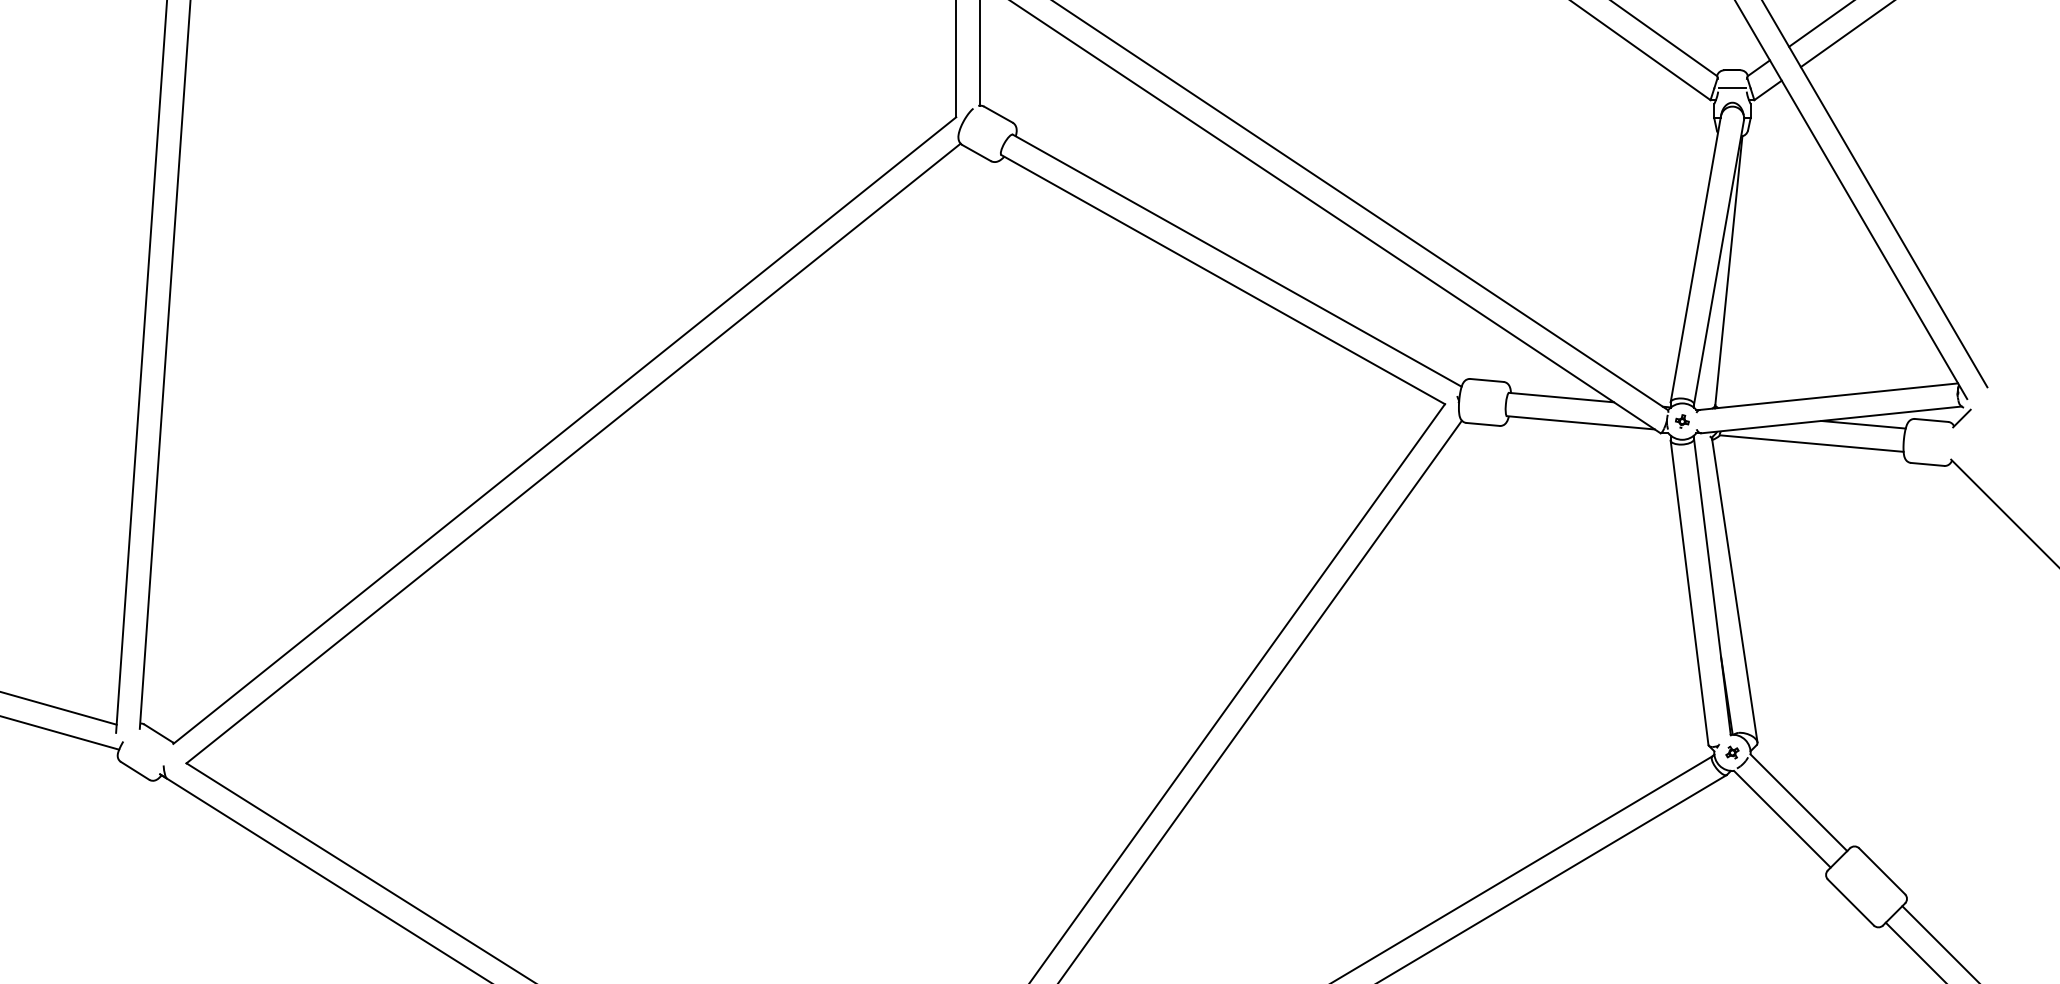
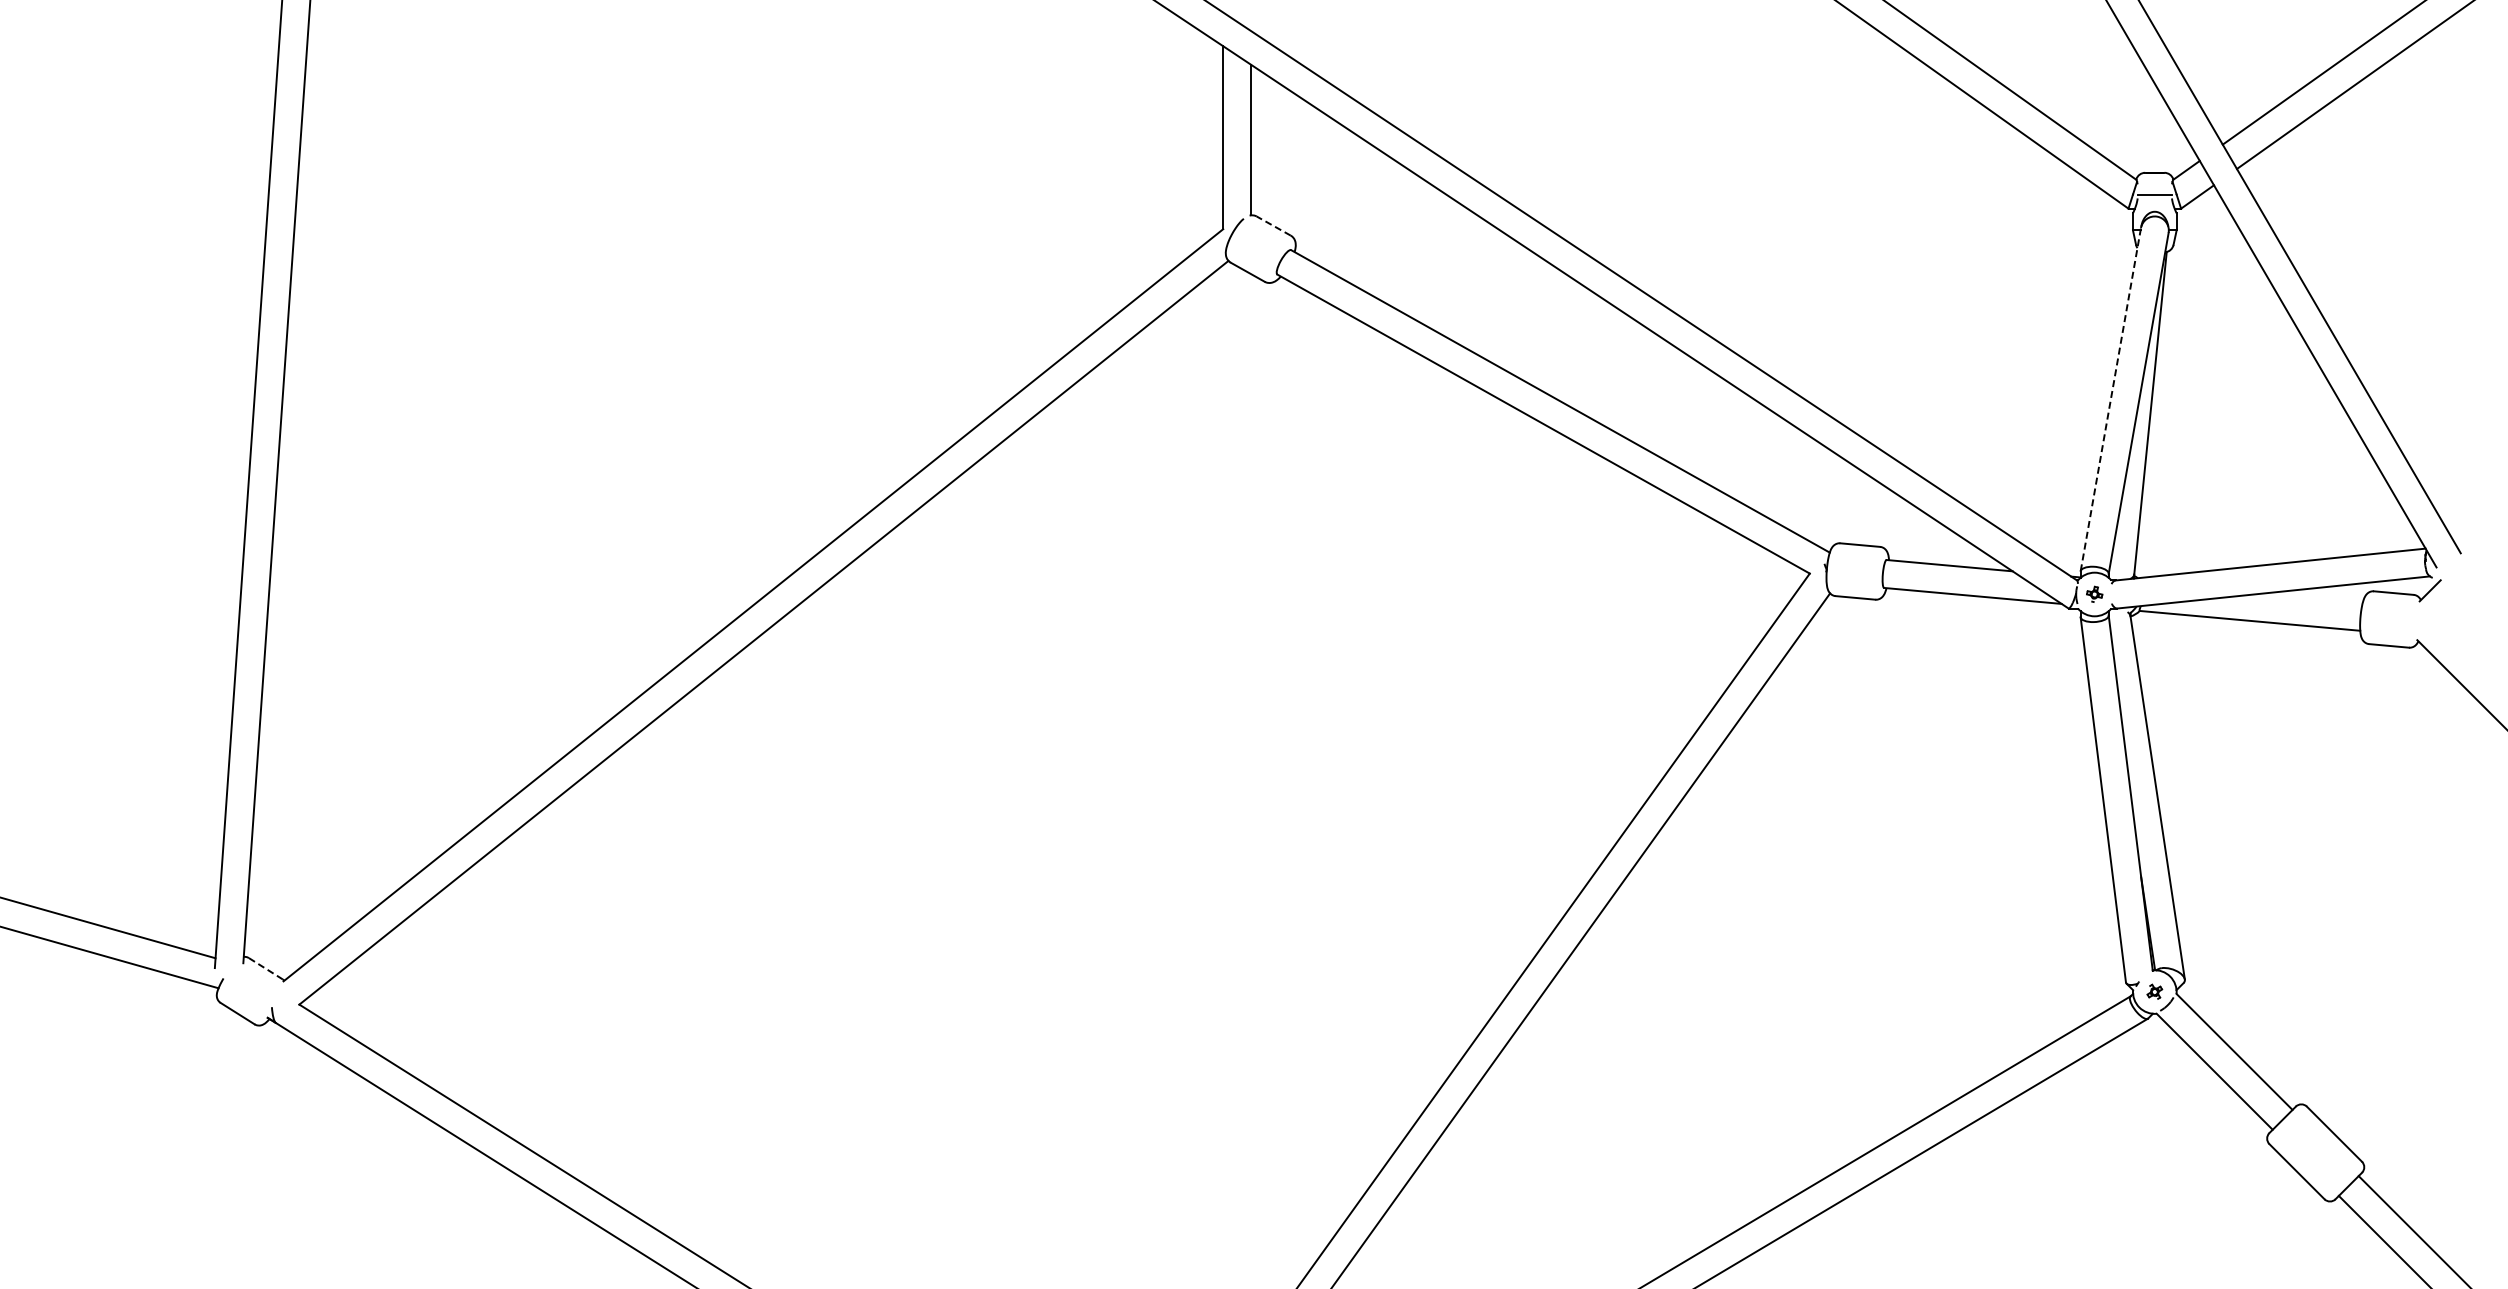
line: (998, 114) -> (1273, 225), solid -> dashed
line: (1695, 259) -> (2110, 399), solid -> dashed
line: (1863, 424) -> (2311, 597), removed
line: (158, 733) -> (265, 968), solid -> dashed

